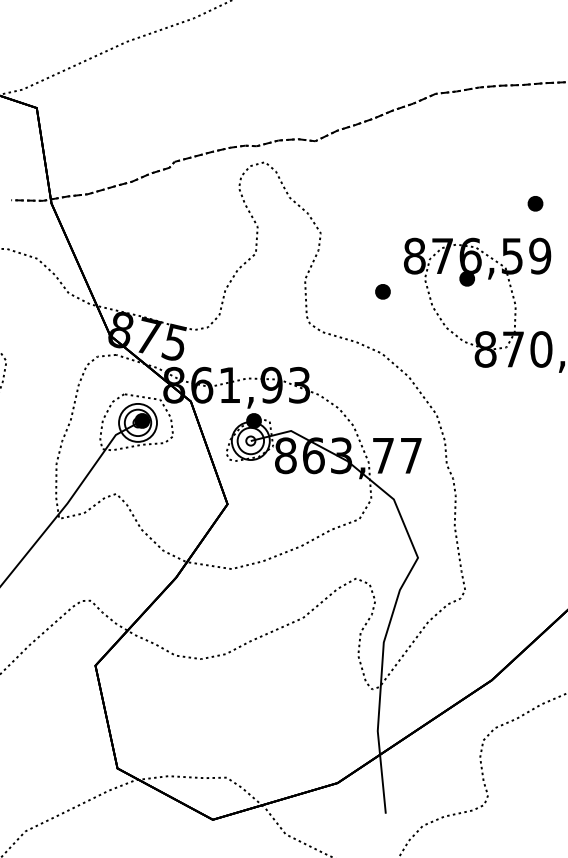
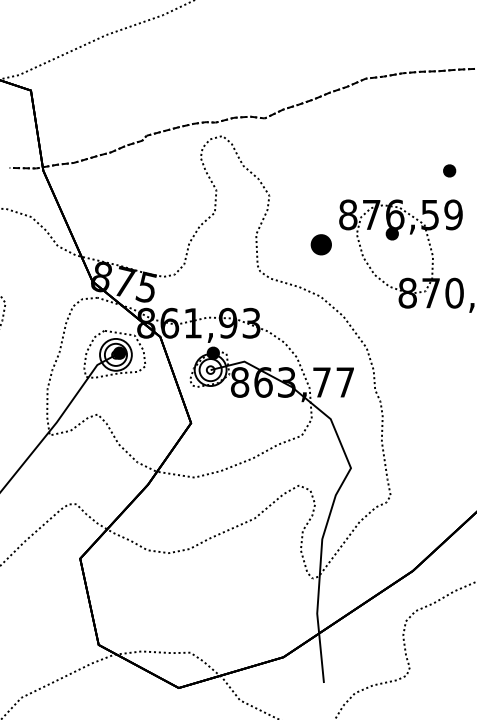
part: (382, 291) -> (321, 244), size x1.6

